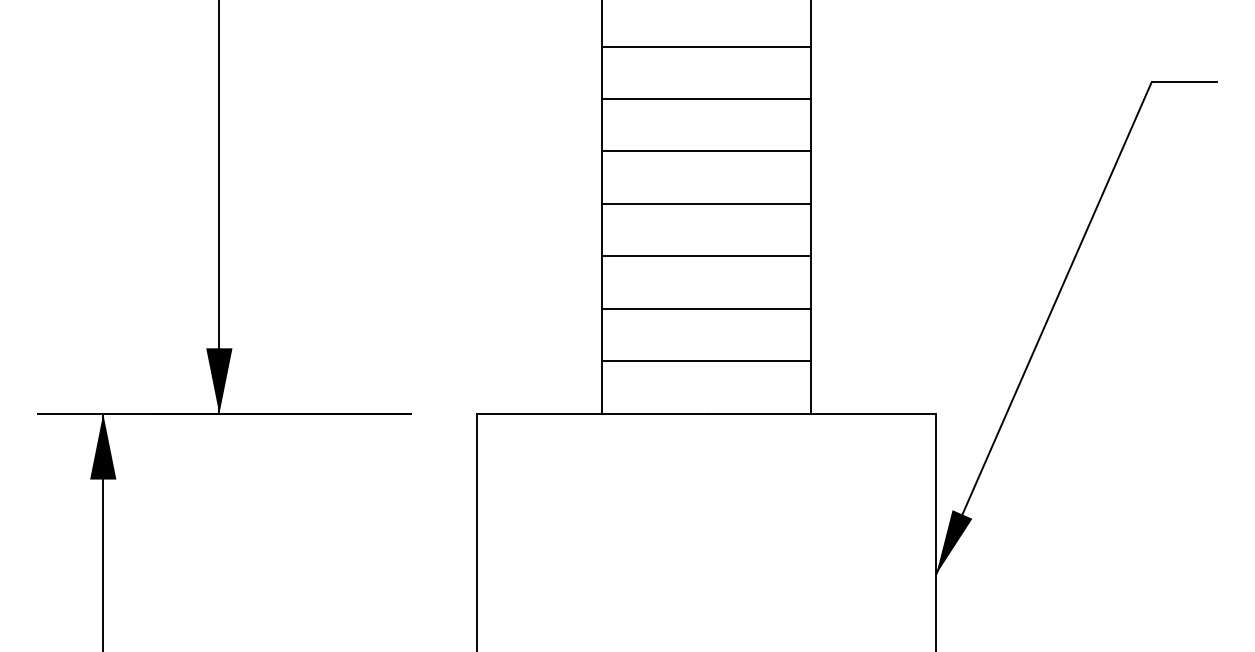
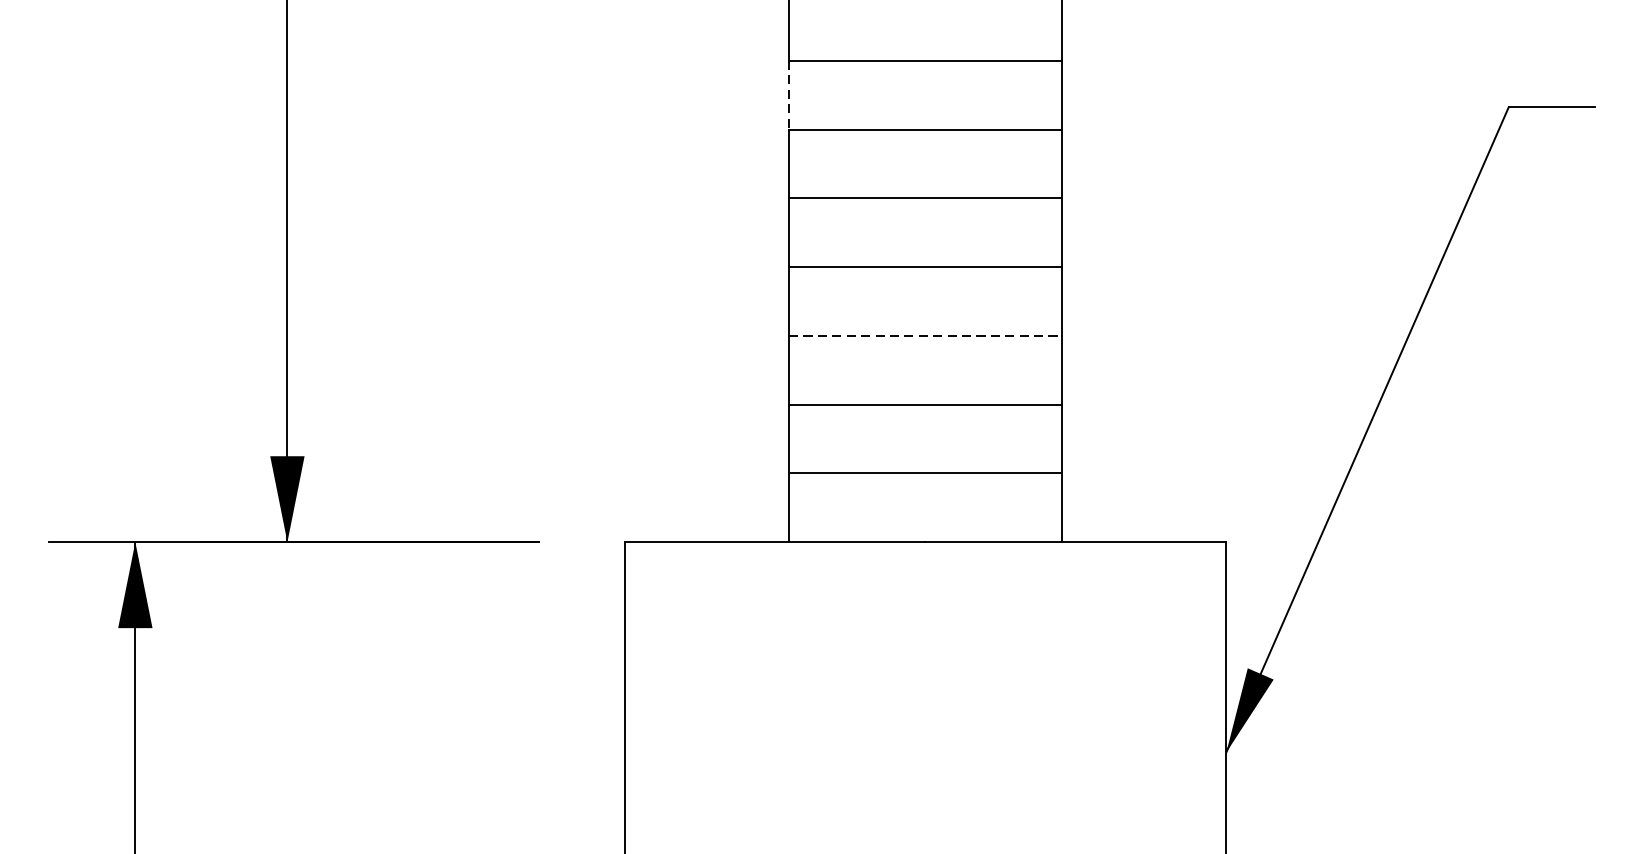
line: (602, 73) -> (789, 96), solid -> dashed
line: (707, 256) -> (926, 335), solid -> dashed

